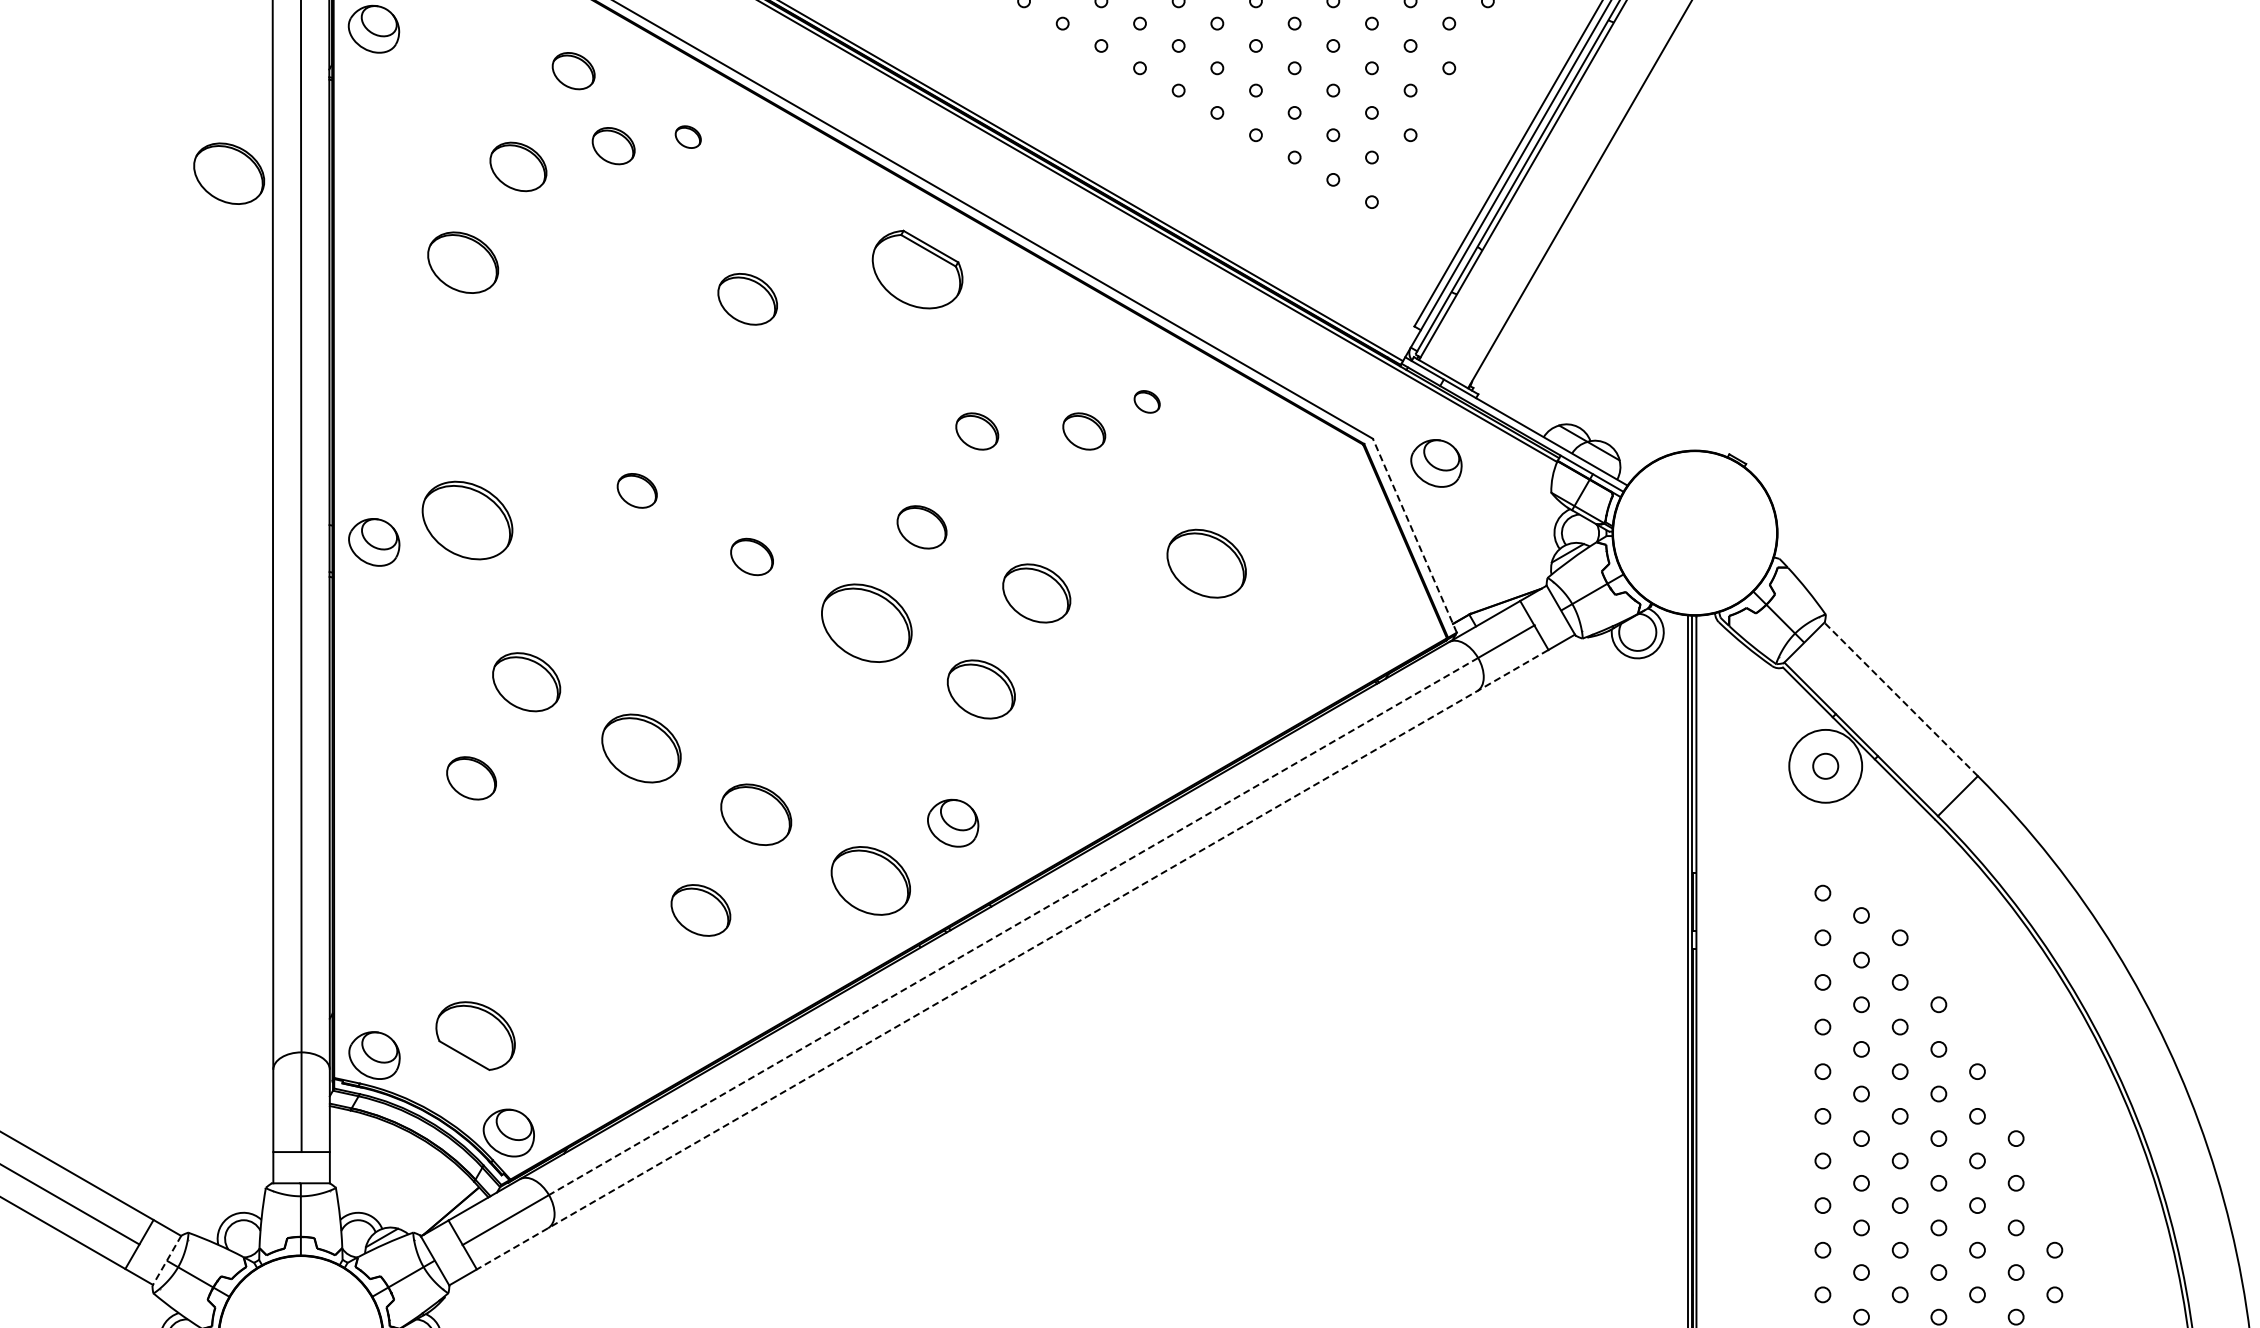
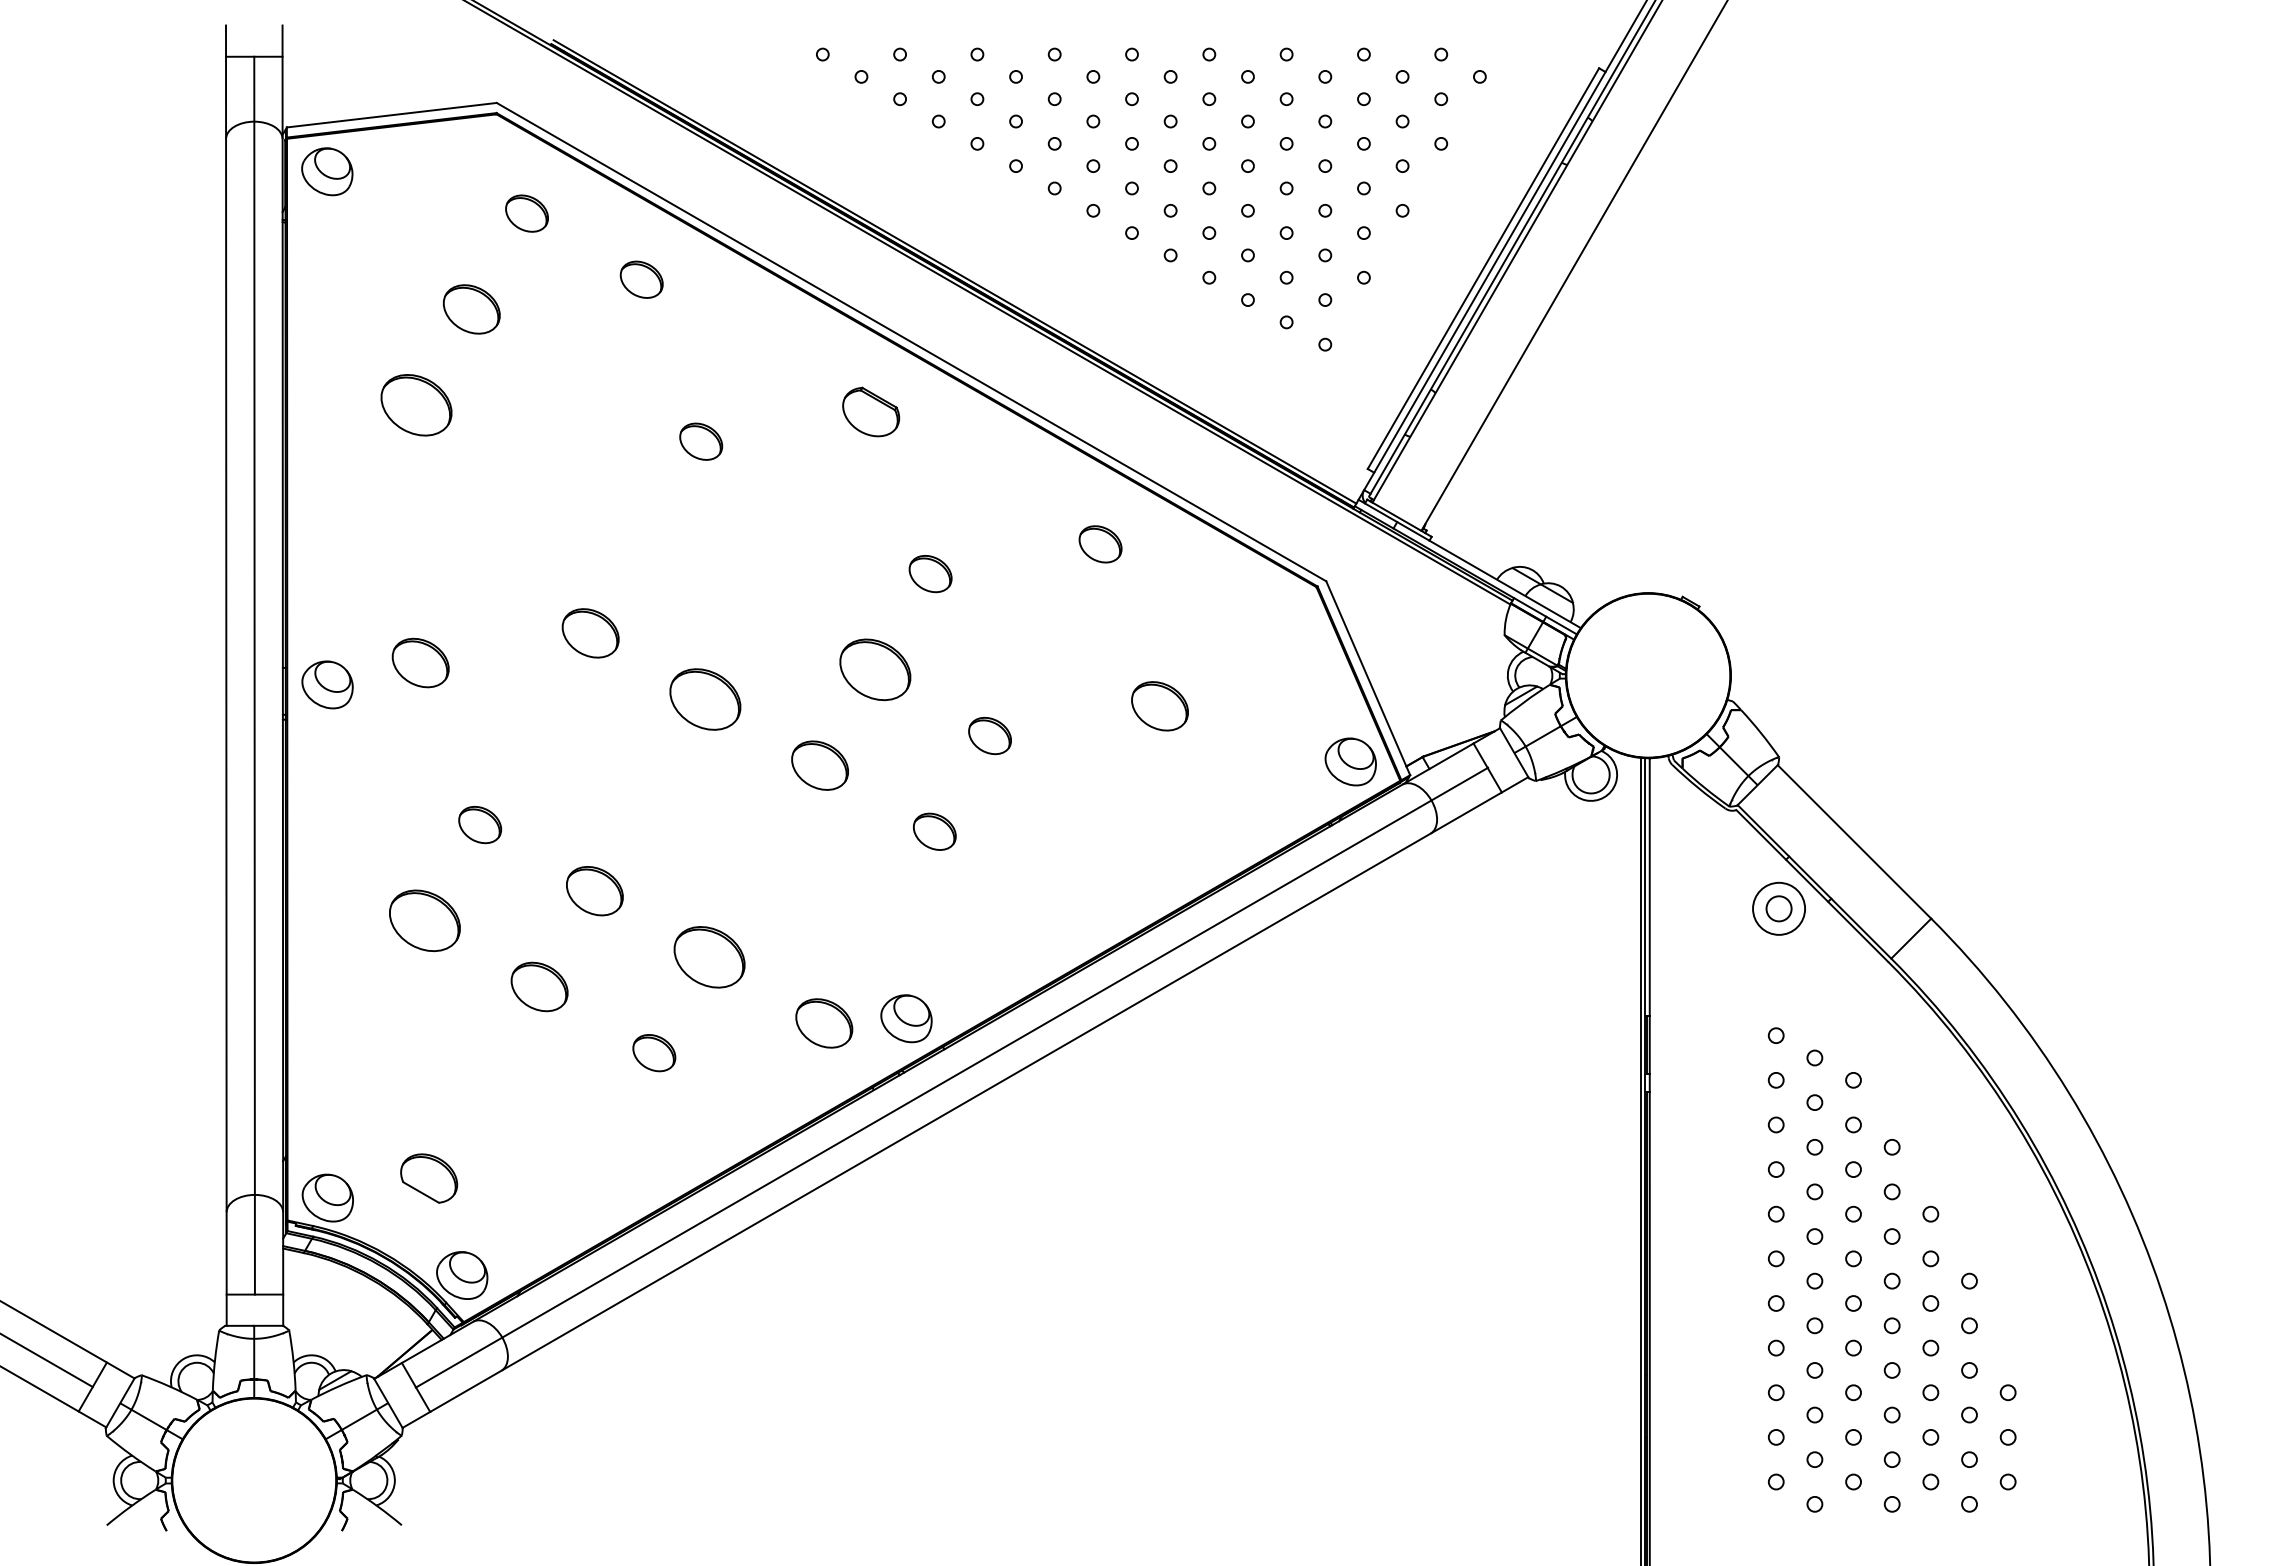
part: (688, 136) -> (641, 279), size x1.67
part: (613, 145) -> (566, 288), removed
part: (229, 173) -> (182, 316), removed
part: (918, 268) -> (871, 411), size x0.62
part: (748, 298) -> (701, 441), size x0.71
part: (1147, 401) -> (1100, 544), size x1.67
part: (1084, 431) -> (1037, 574), removed
part: (1436, 462) -> (1350, 761), moved
part: (637, 490) -> (590, 633), size x1.43
part: (467, 519) -> (420, 662), size x0.62
part: (922, 526) -> (875, 669), size x1.43
line: (1415, 535) -> (1368, 678), dashed -> solid
part: (752, 556) -> (705, 699), size x1.67
part: (1206, 563) -> (1159, 706), size x0.71
part: (1036, 592) -> (989, 735), size x0.62
part: (866, 622) -> (819, 765), size x0.62
part: (527, 682) -> (480, 825), size x0.62
part: (981, 688) -> (934, 831), size x0.62
line: (1901, 698) -> (1854, 841), dashed -> solid
part: (641, 748) -> (594, 891), size x0.71
circle: (1826, 765) -> (1779, 908), size x0.71
part: (471, 777) -> (424, 920), size x1.43
part: (953, 822) -> (906, 1018), moved
part: (586, 843) -> (539, 986), added
part: (871, 880) -> (824, 1023), size x0.71
part: (701, 910) -> (654, 1053), size x0.71
line: (1013, 926) -> (966, 1069), dashed -> solid
line: (1012, 959) -> (965, 1102), dashed -> solid
part: (476, 1035) -> (429, 1178), size x0.71
line: (167, 1260) -> (120, 1403), dashed -> solid

